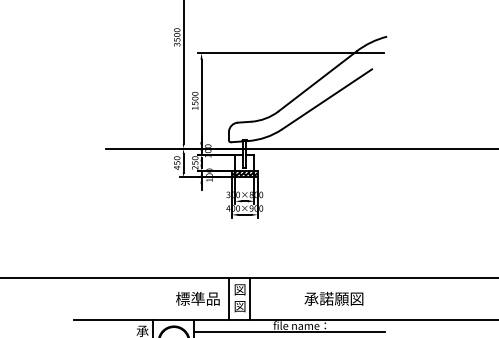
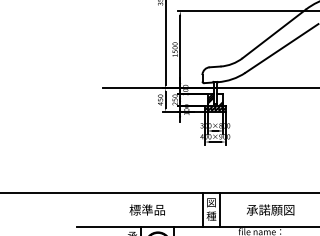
hatch: (244, 163) -> (215, 100), added
text: (197, 298) -> (147, 209), moved
text: (333, 298) -> (270, 209), moved
text: (240, 306) -> (211, 216), 図 -> 種

